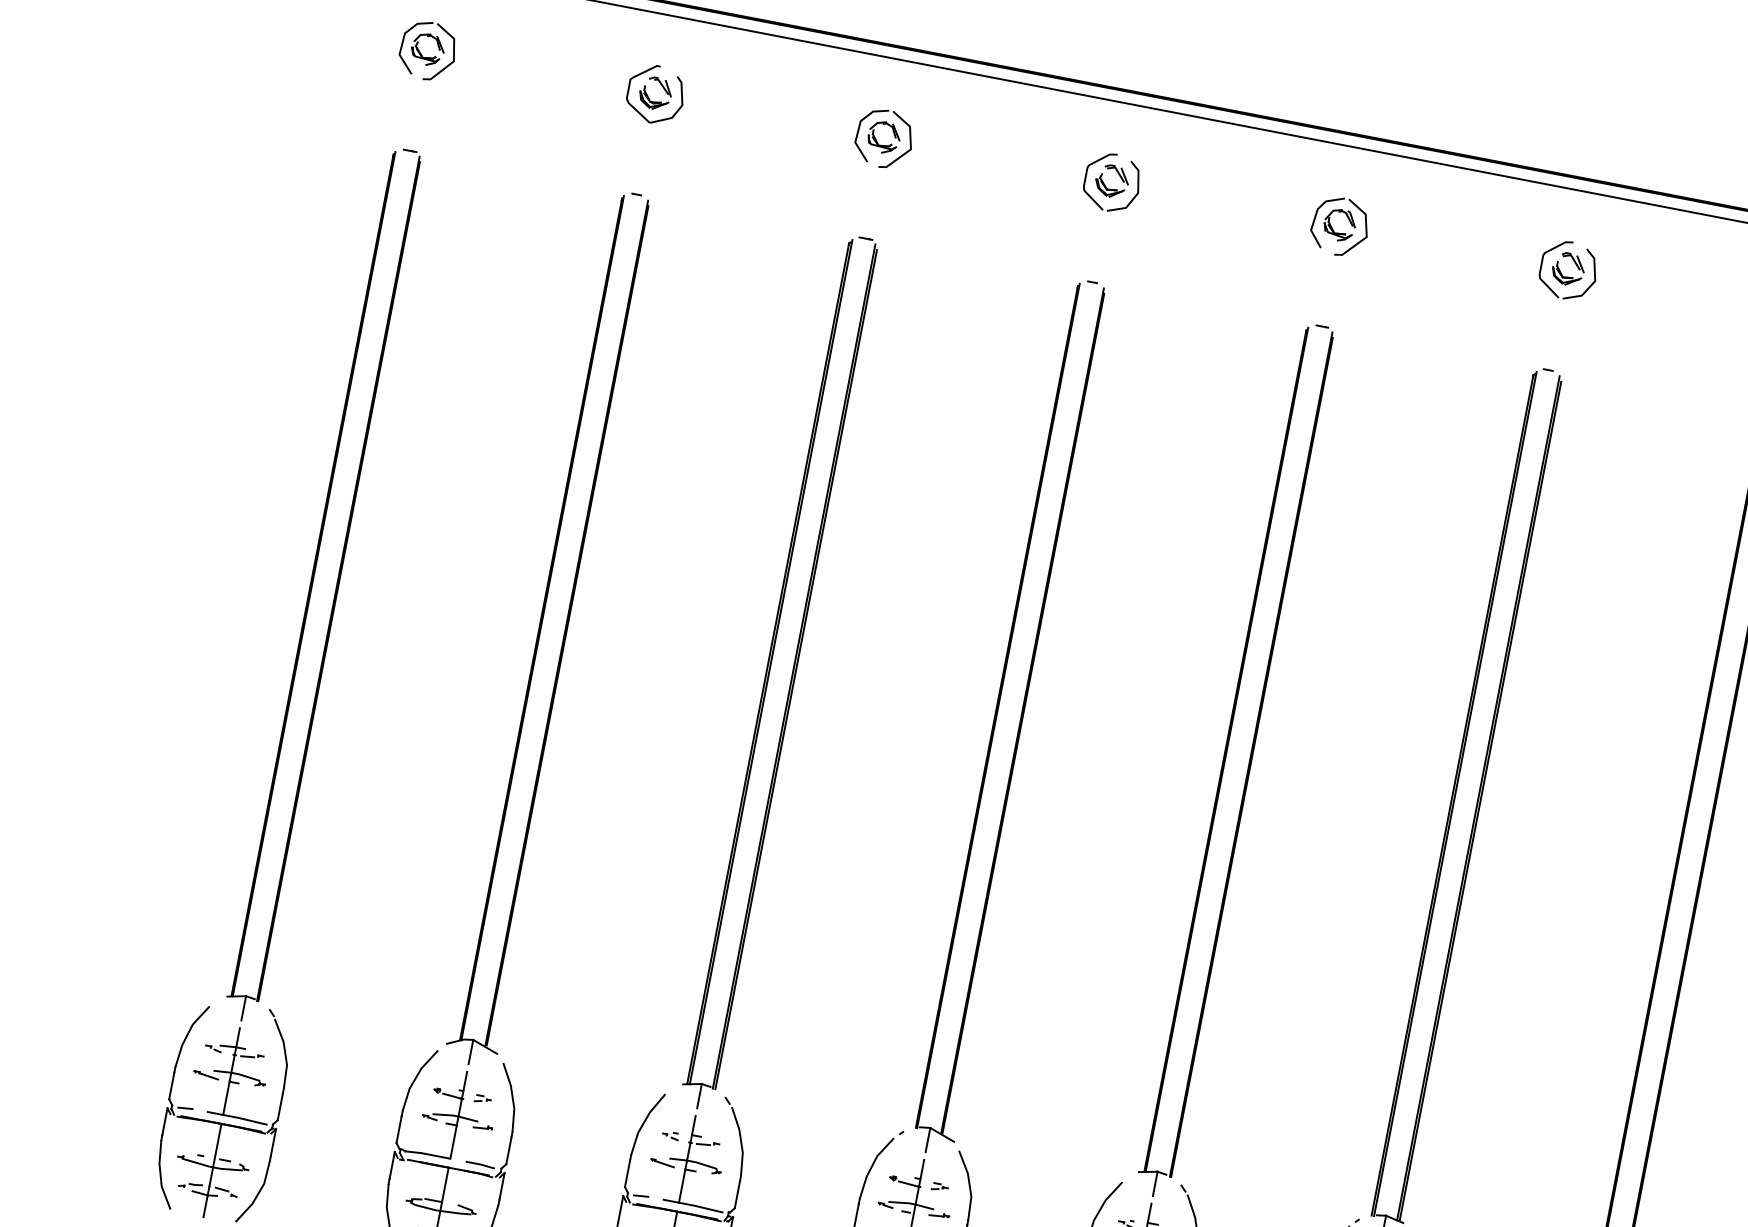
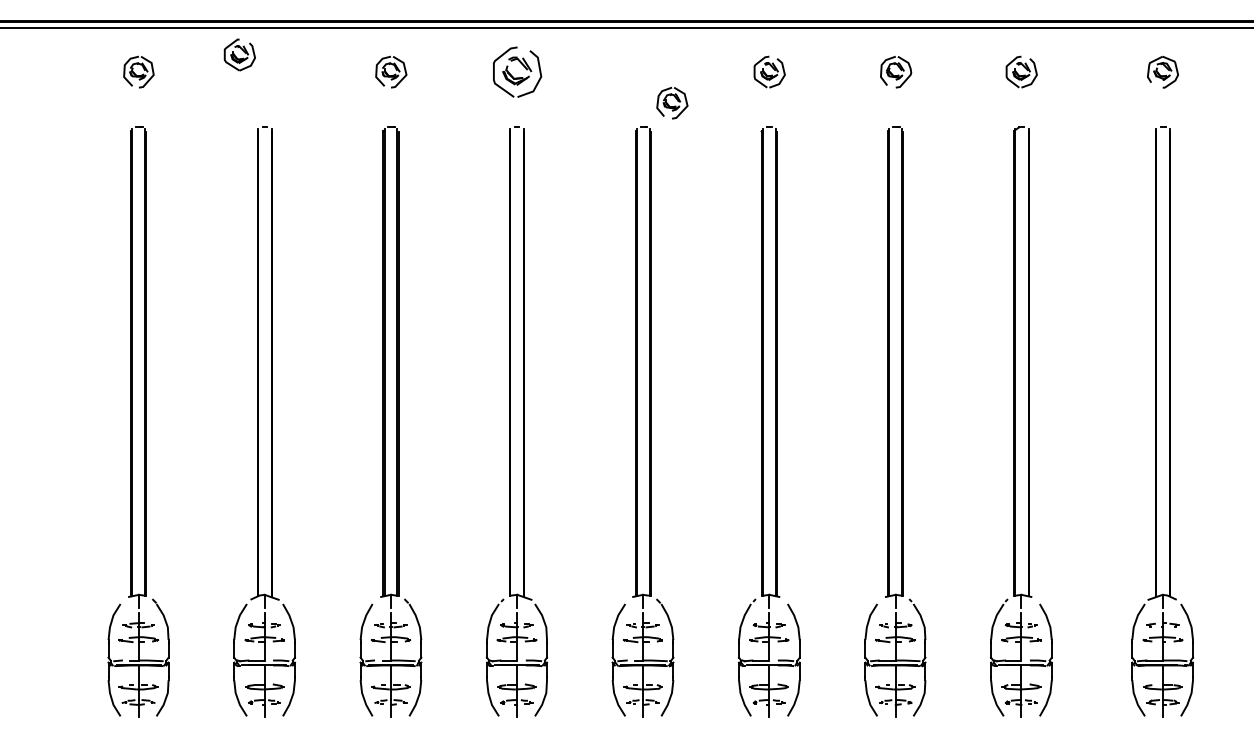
part: (655, 93) -> (239, 54), moved
part: (1111, 181) -> (516, 71), size x1.6
part: (1340, 225) -> (672, 102), moved

